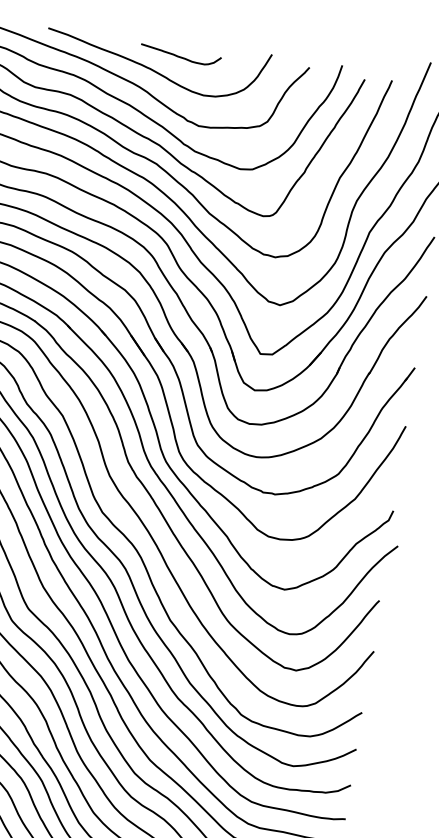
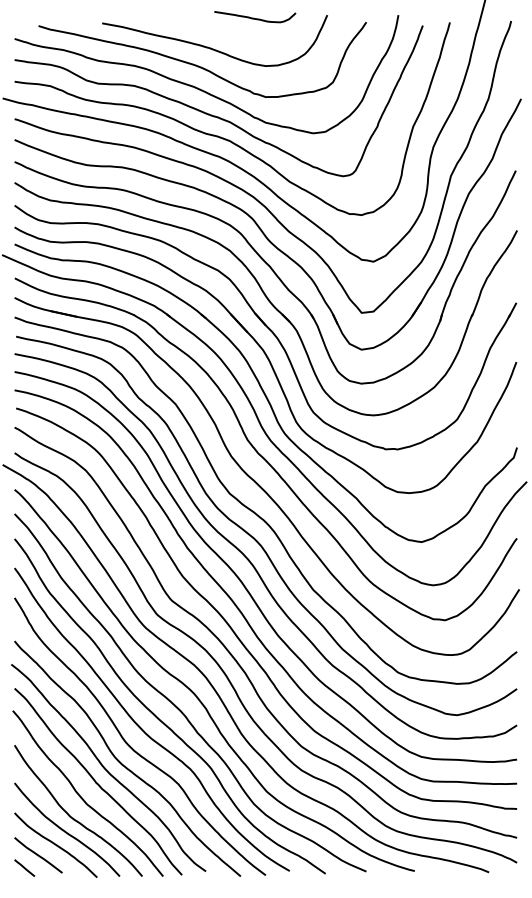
curve: (179, 55) -> (254, 17), moved

